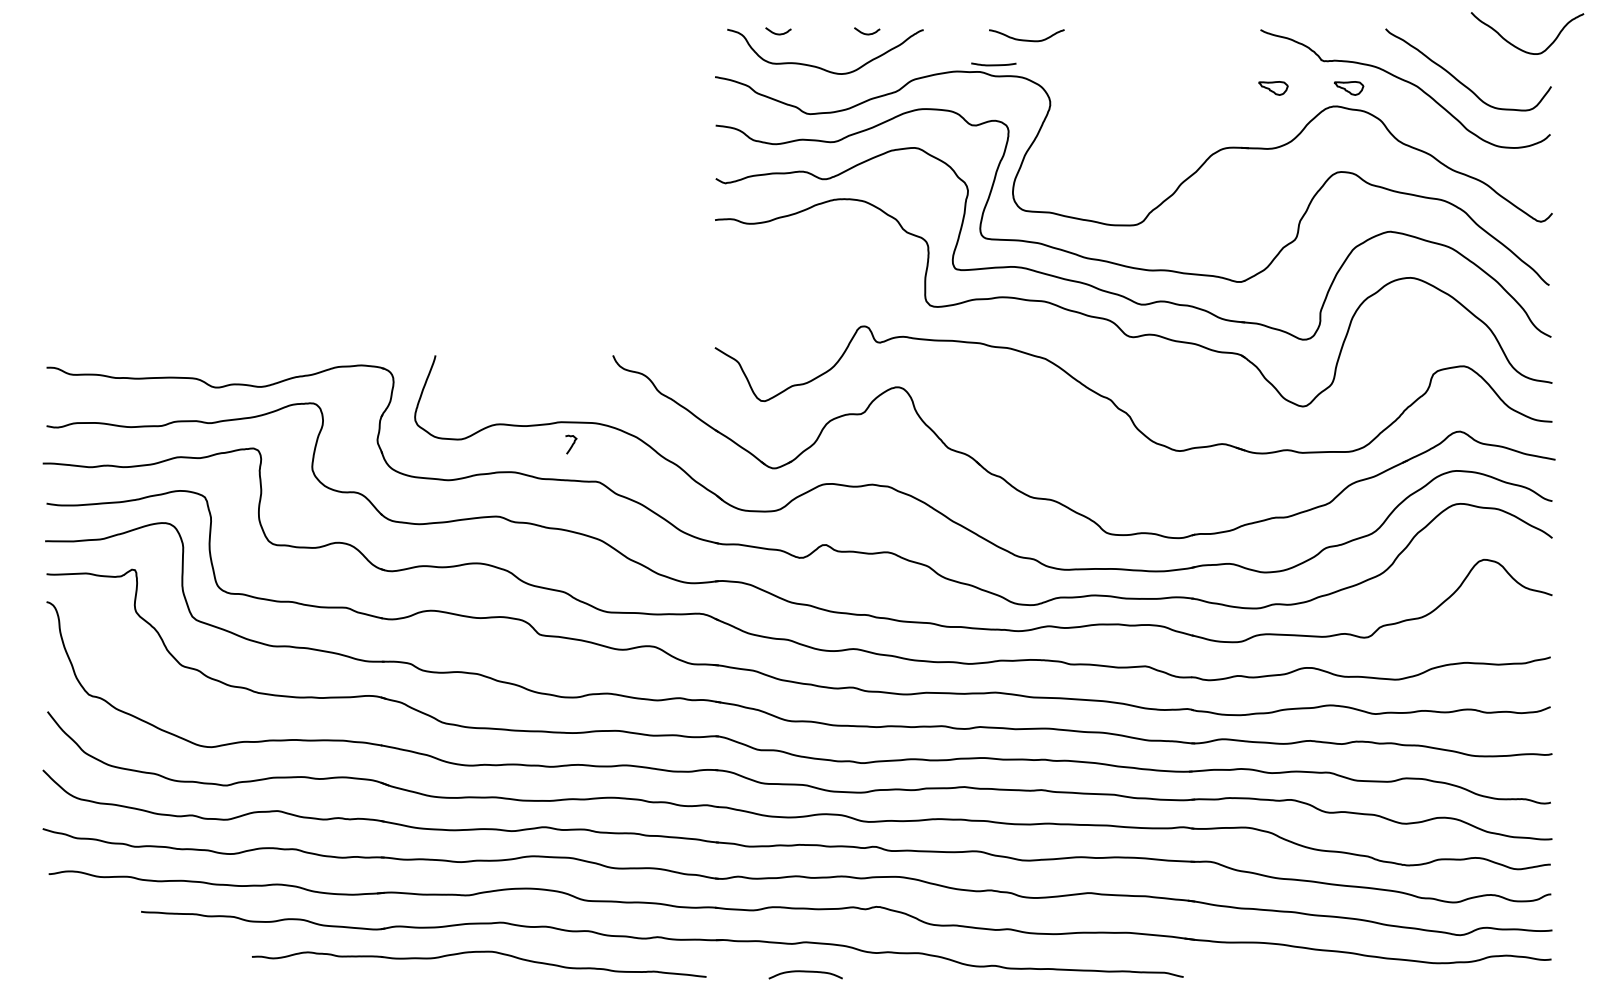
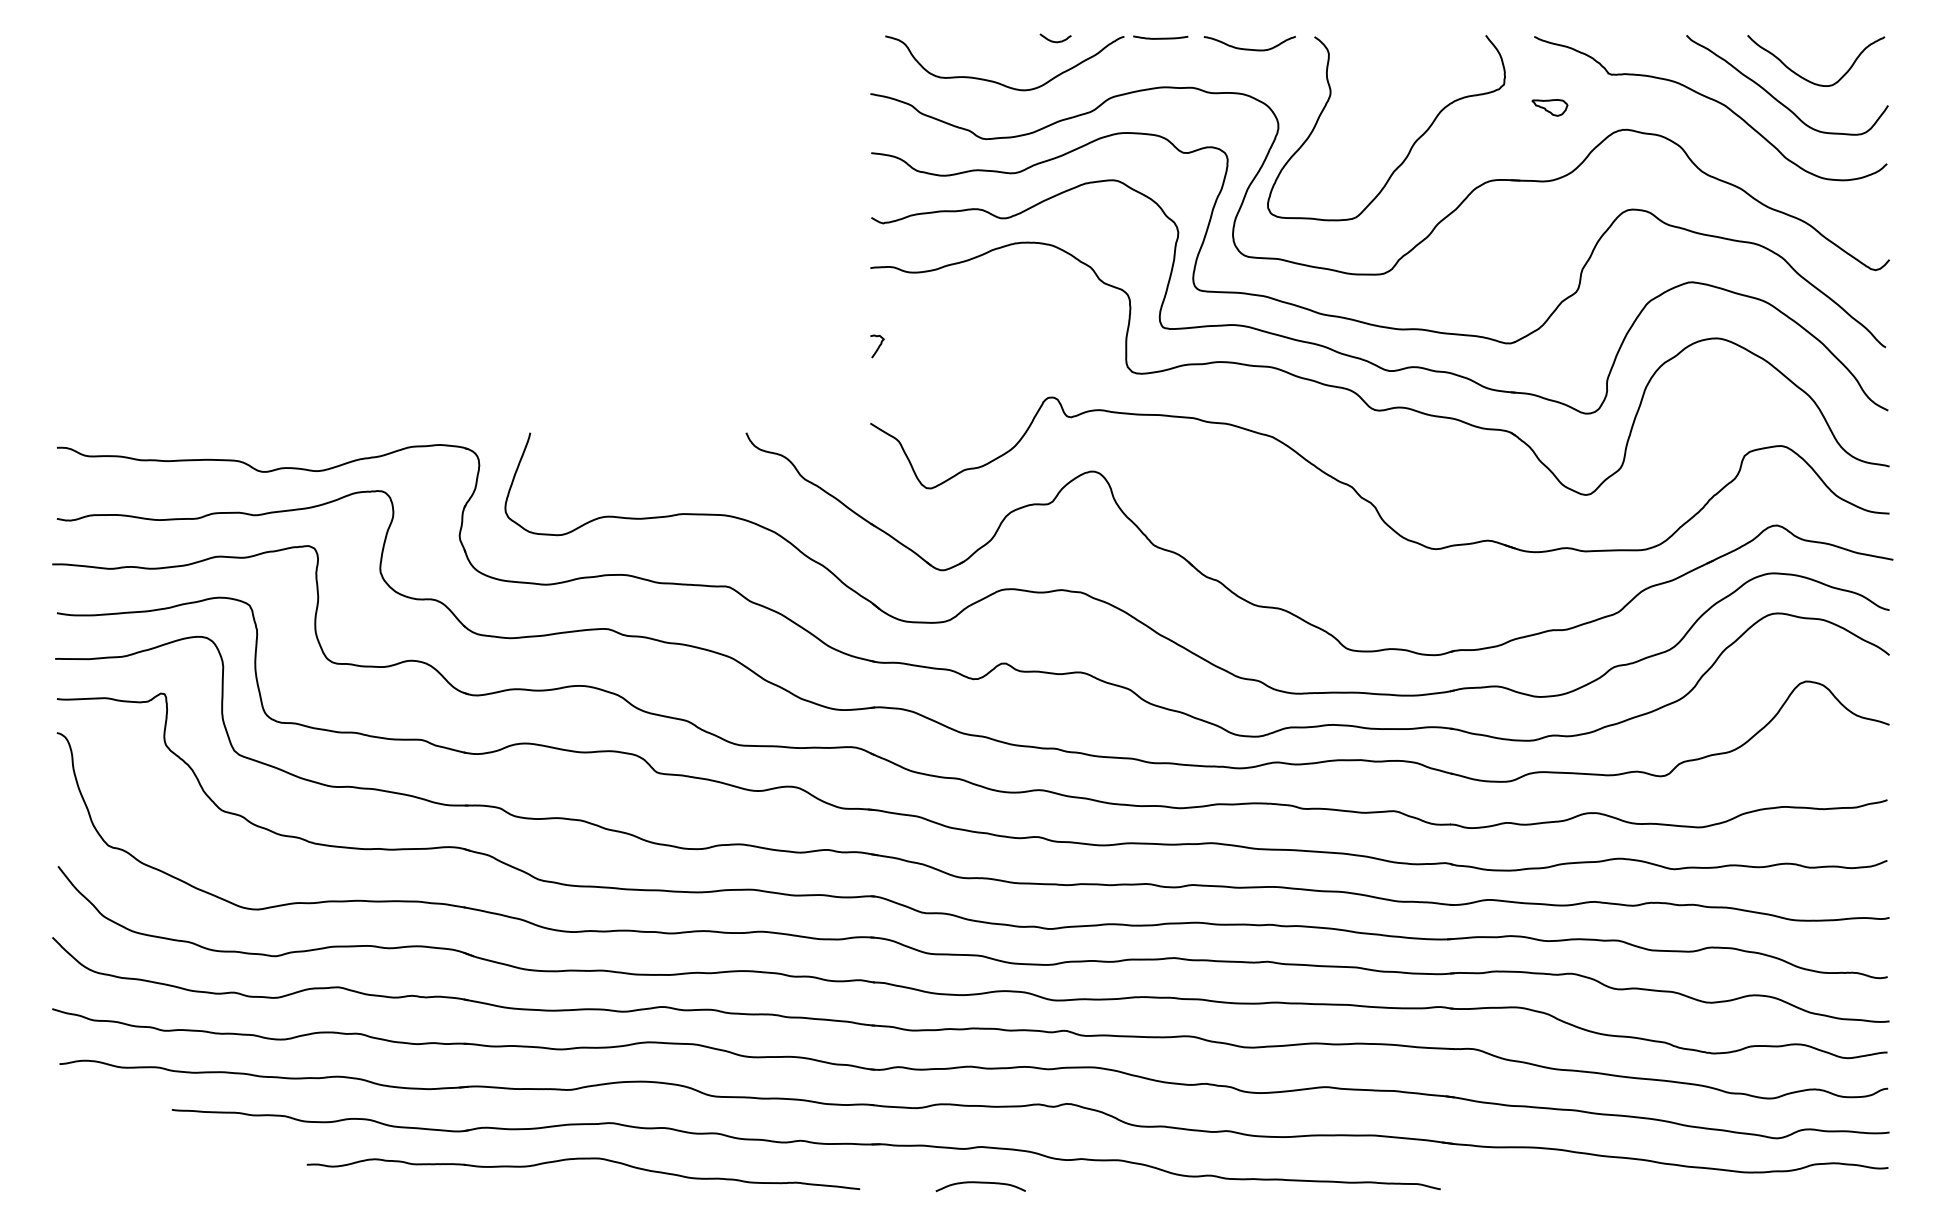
curve: (776, 33) -> (945, 40), removed
curve: (1517, 47) -> (1804, 77), moved
curve: (993, 64) -> (1160, 37), moved
part: (1348, 88) -> (1641, 107), removed
curve: (1160, 118) -> (1412, 144), added
curve: (572, 444) -> (878, 346), moved

